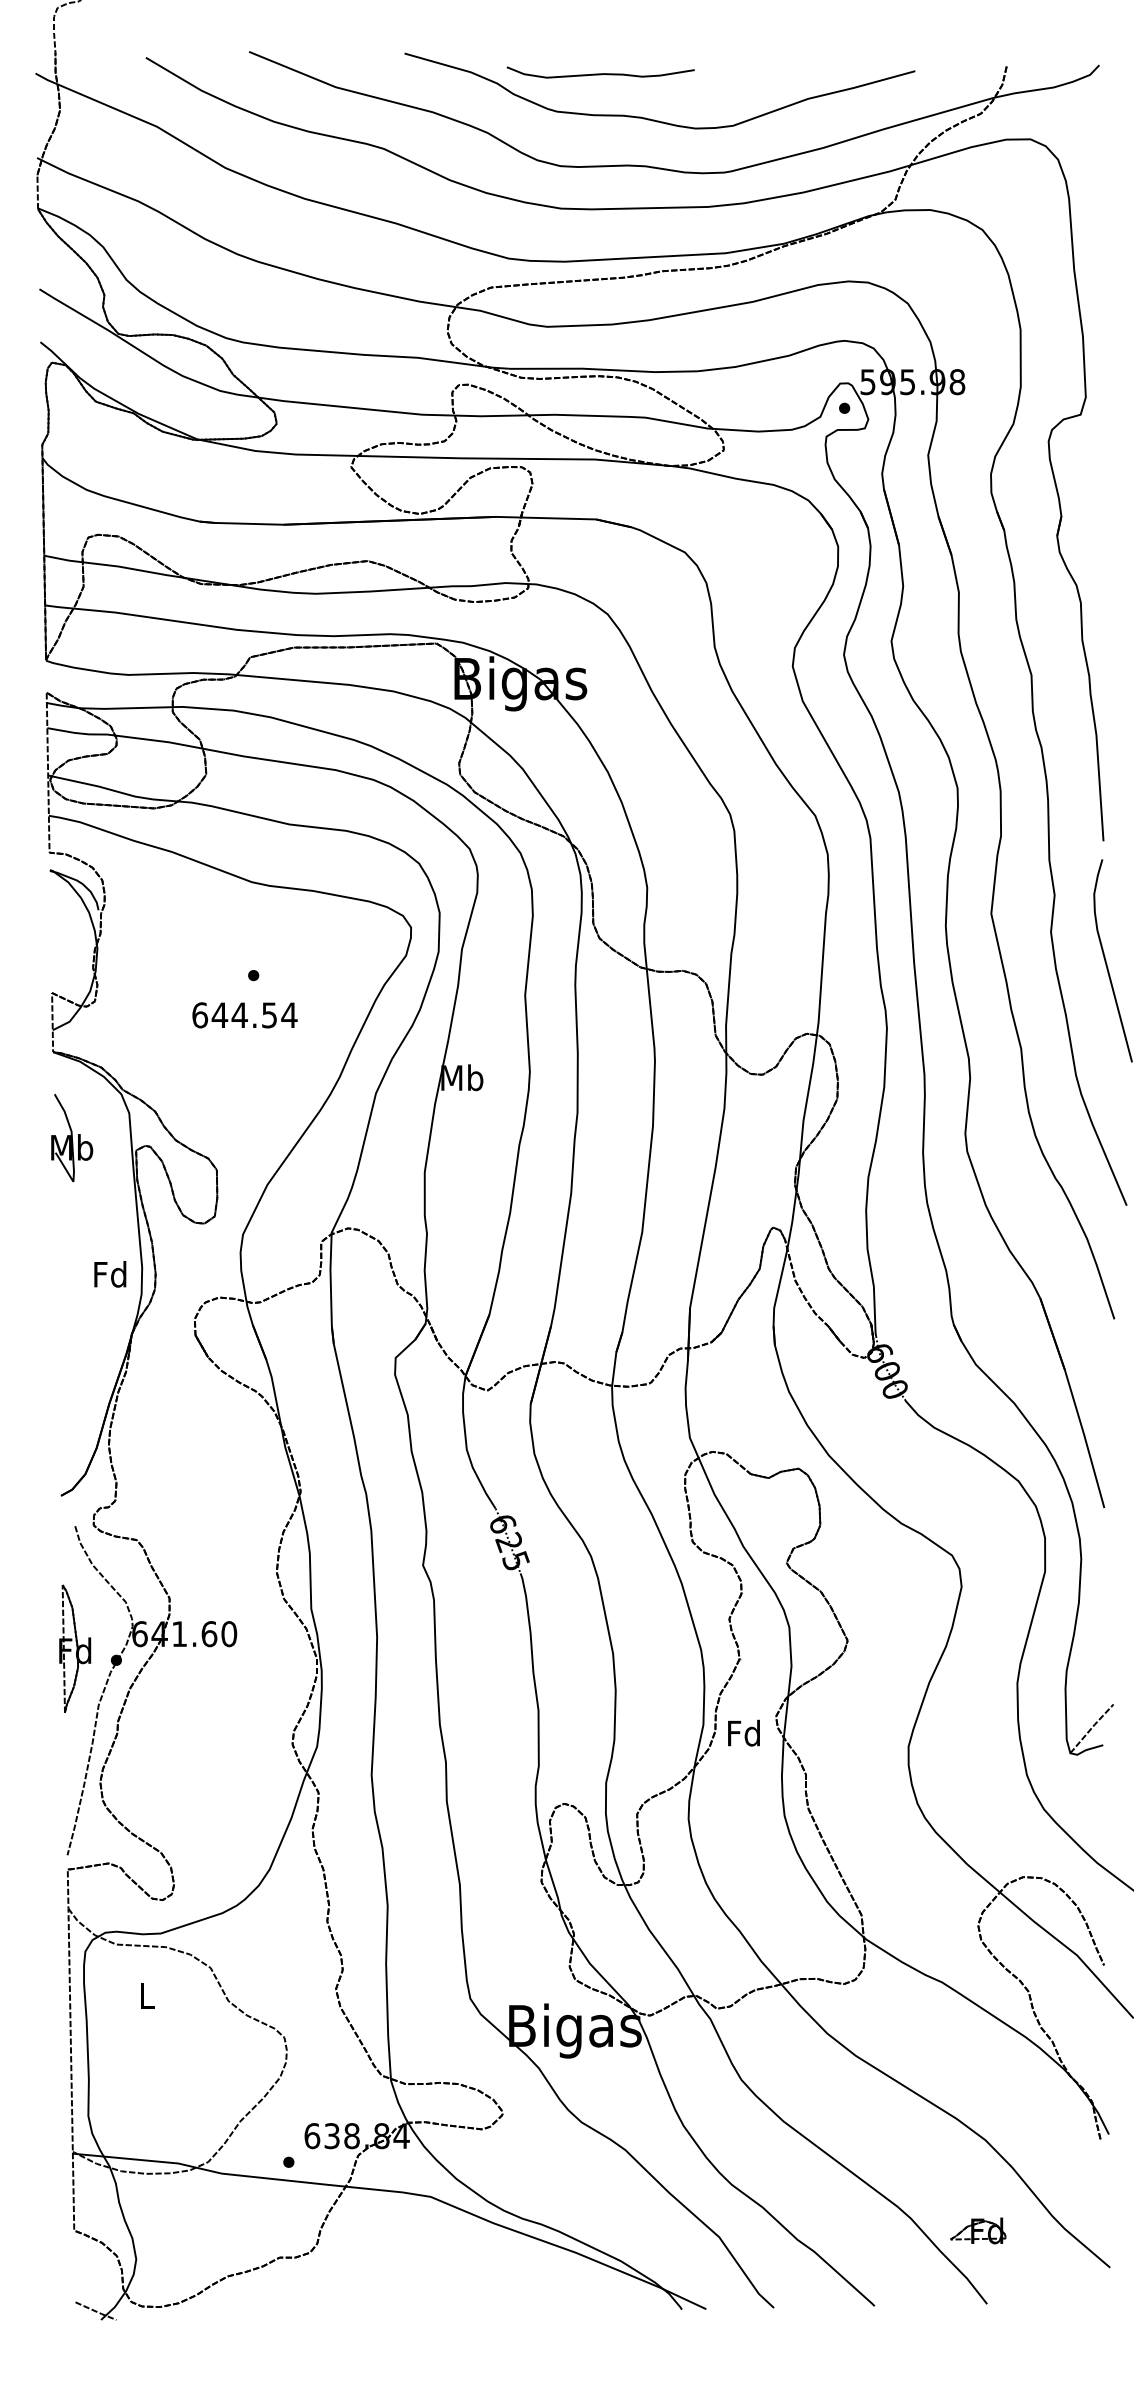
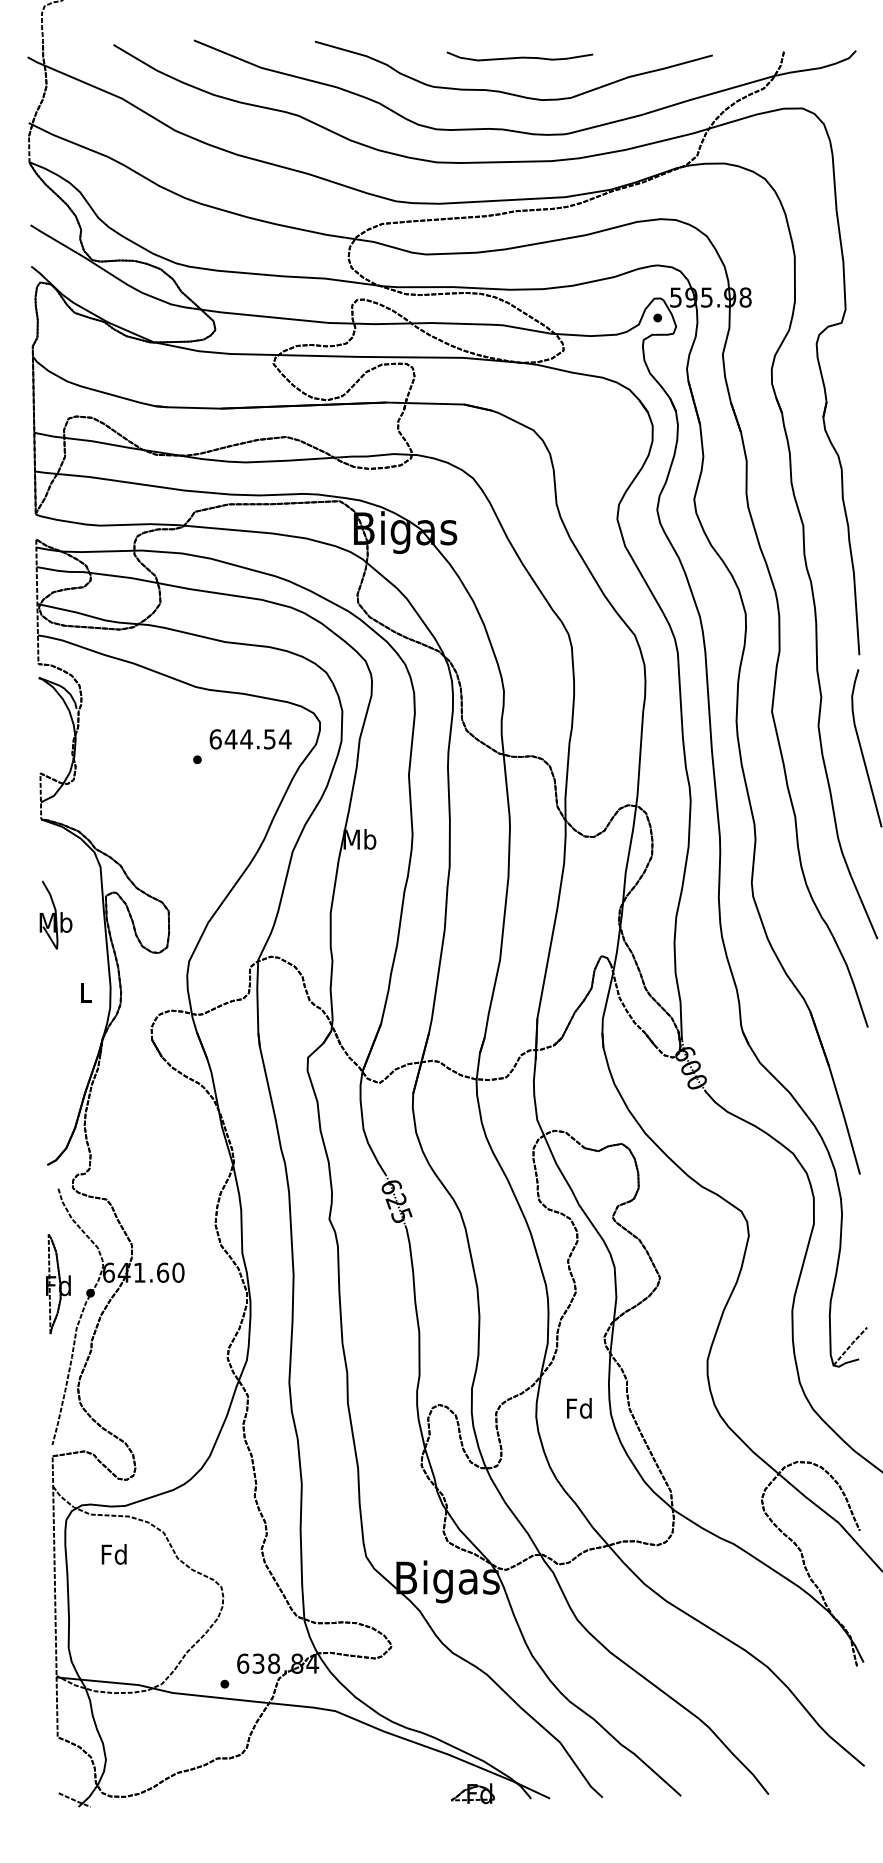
curve: (600, 73) -> (519, 57), moved
text: (244, 1015) -> (250, 739), moved
part: (72, 1137) -> (56, 914), moved
text: (110, 1274) -> (85, 992), Fd -> L
text: (743, 1732) -> (578, 1407), moved
text: (146, 1995) -> (113, 1554), L -> Fd
part: (978, 2230) -> (473, 1793), moved

